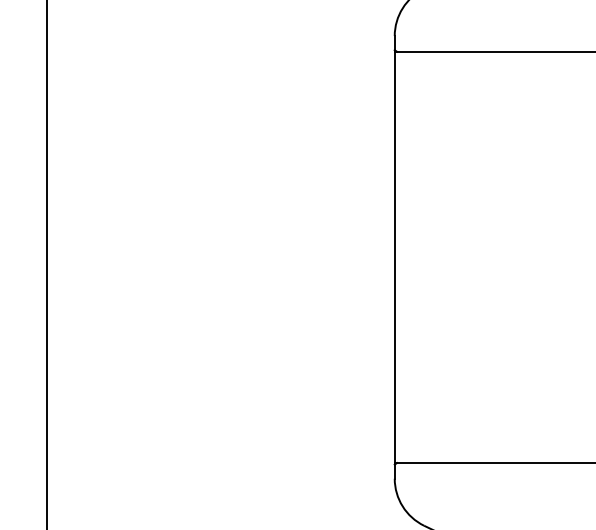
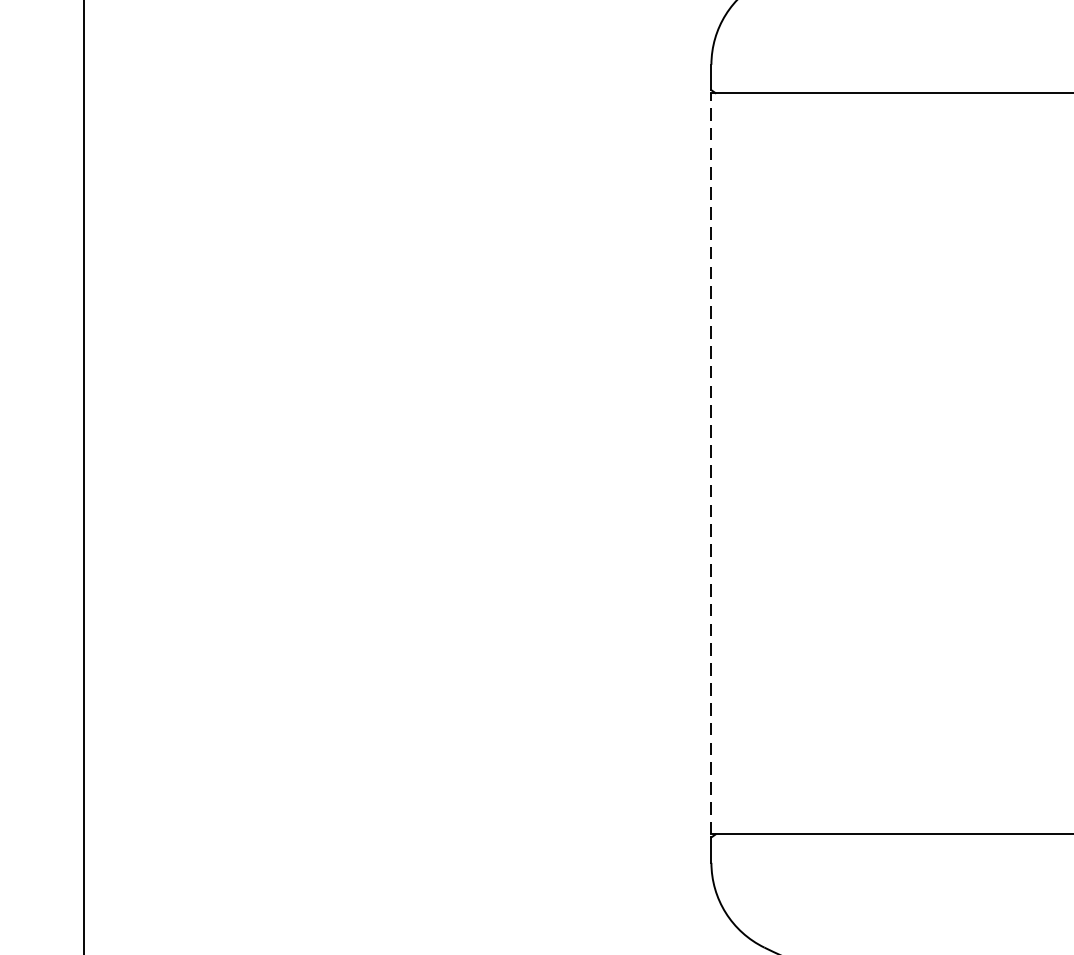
line: (394, 257) -> (710, 463), solid -> dashed

